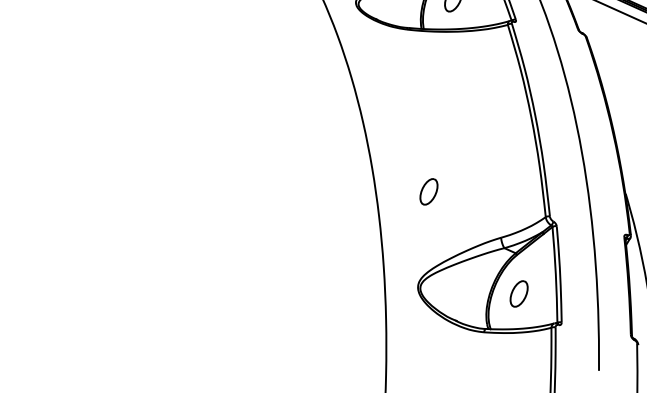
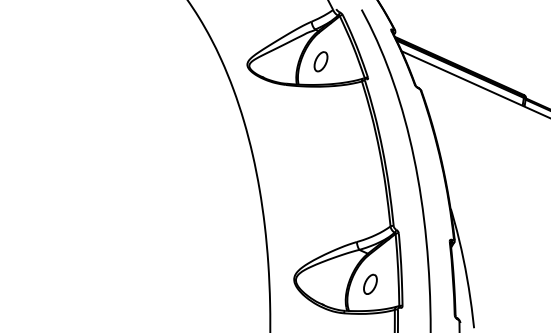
part: (429, 190) -> (302, 206), removed

